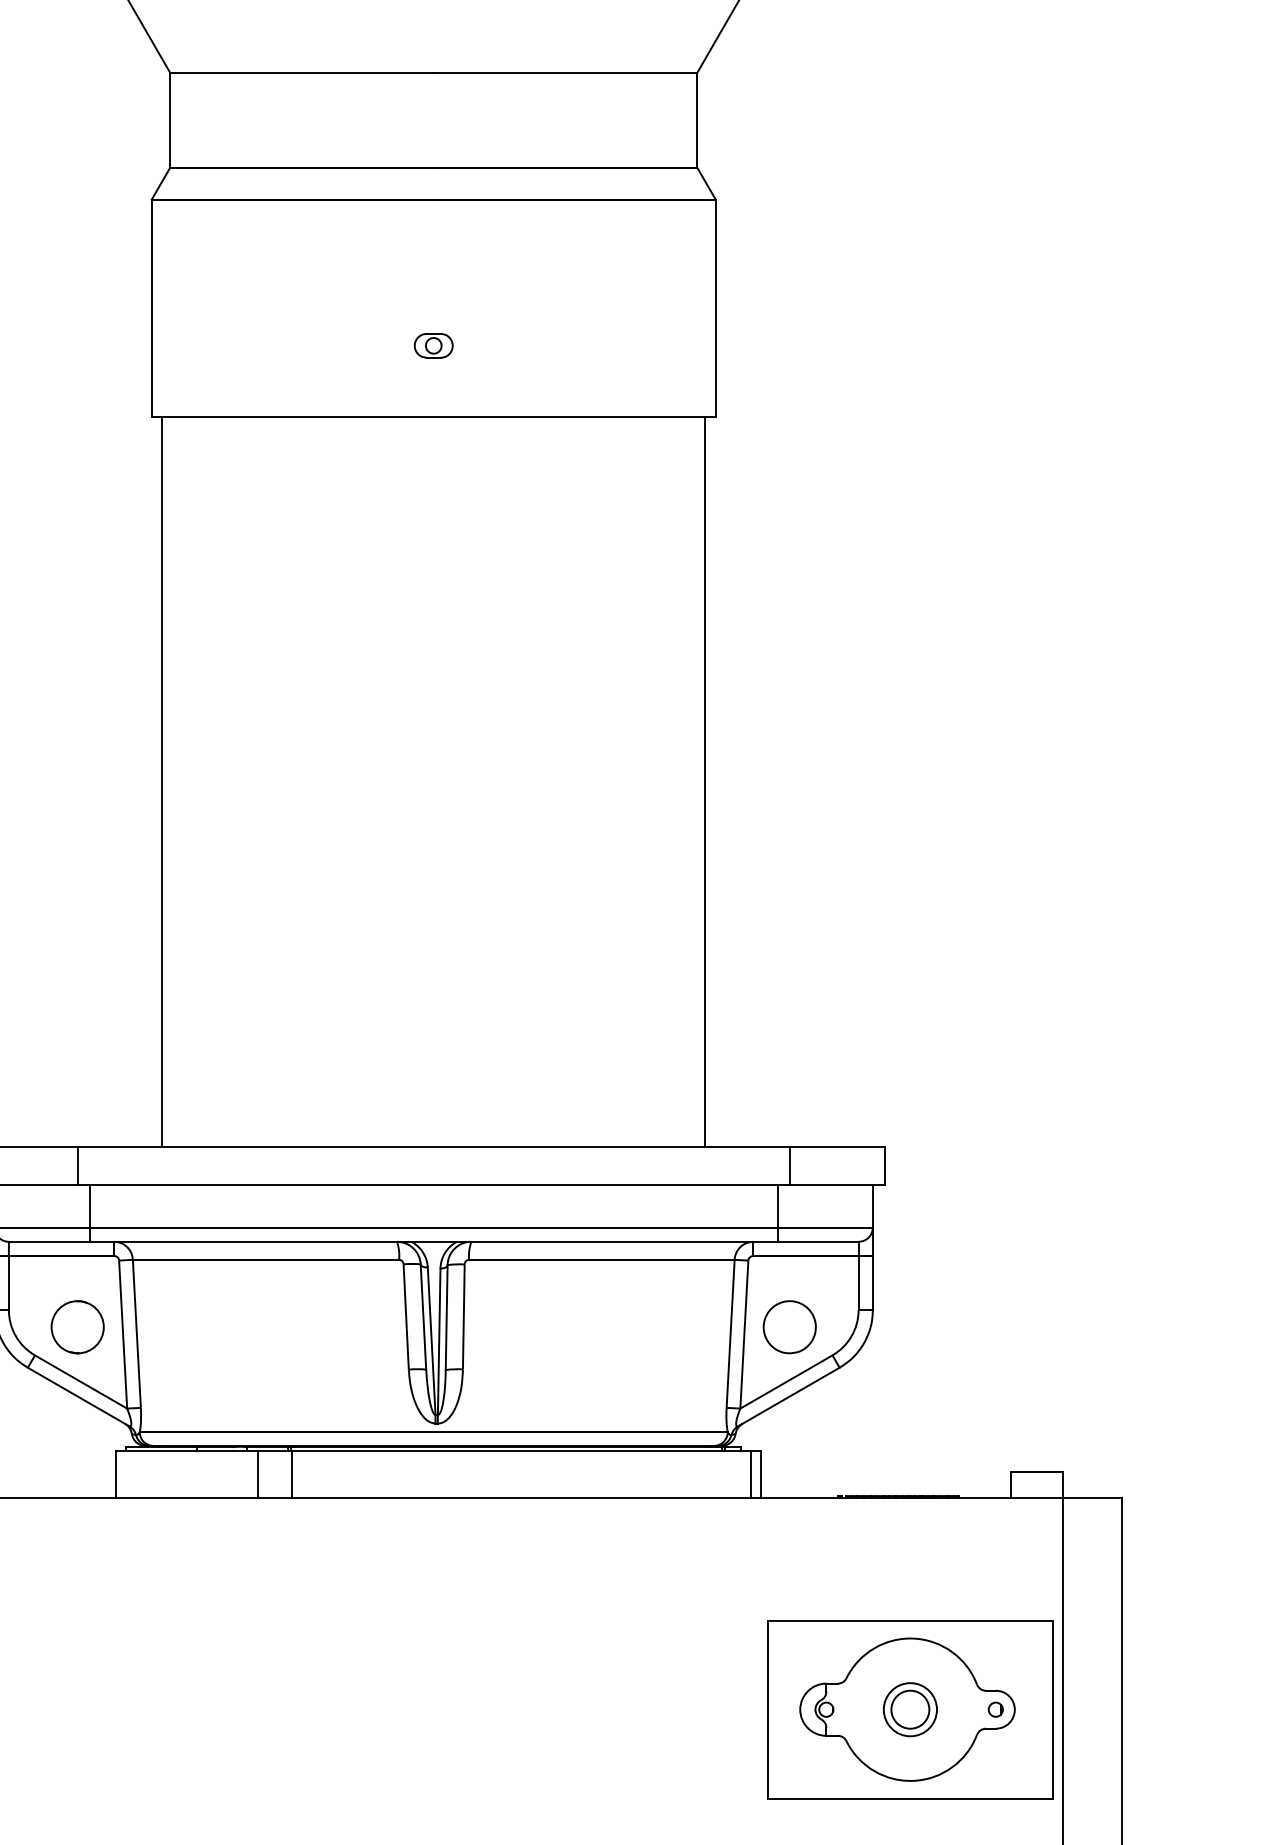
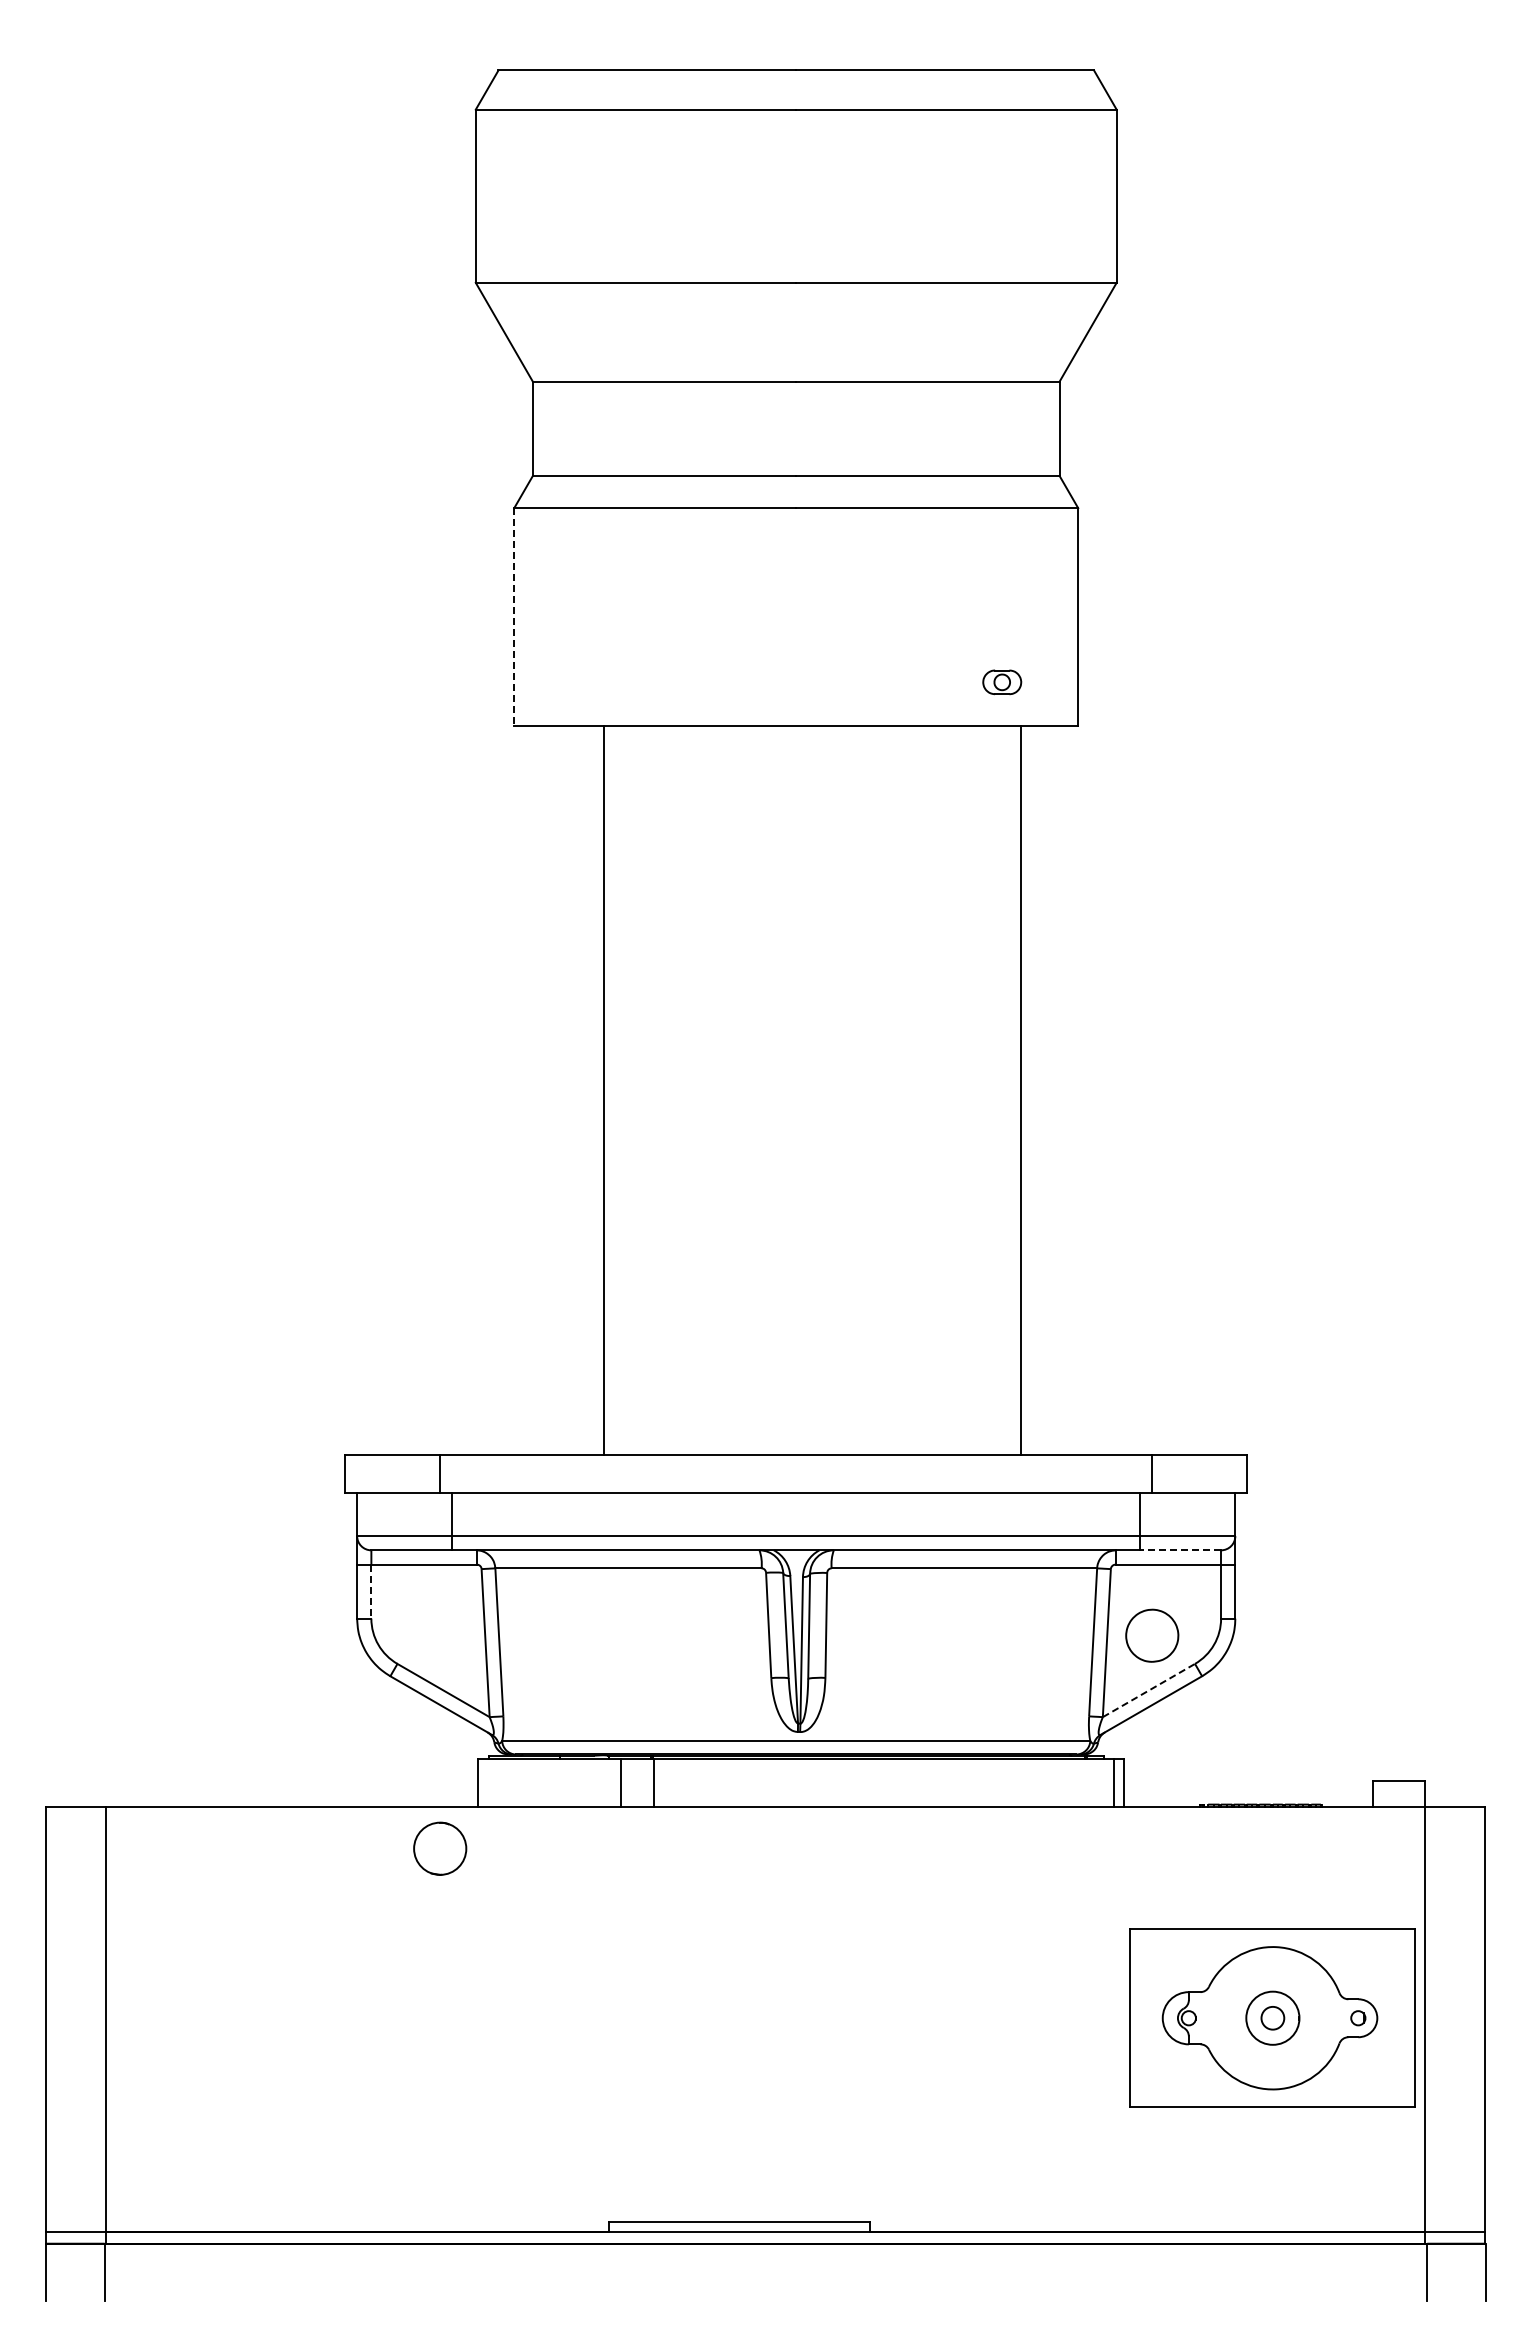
line: (152, 307) -> (514, 616), solid -> dashed
part: (434, 345) -> (1002, 682), moved
line: (162, 781) -> (603, 1090), moved
line: (705, 781) -> (1020, 1090), moved
line: (818, 1241) -> (1180, 1550), solid -> dashed
line: (9, 1283) -> (371, 1592), solid -> dashed
circle: (78, 1326) -> (440, 1848), moved
line: (787, 1381) -> (1149, 1690), solid -> dashed
circle: (910, 1709) -> (1272, 2018), size x0.6

